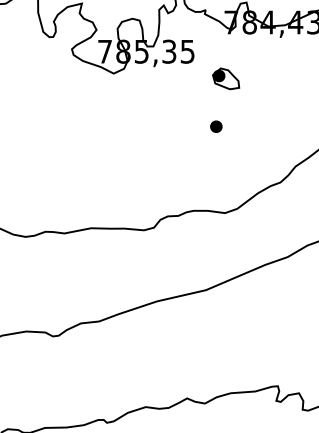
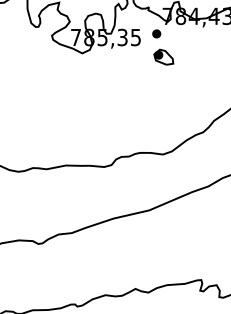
part: (216, 126) -> (156, 33), moved

